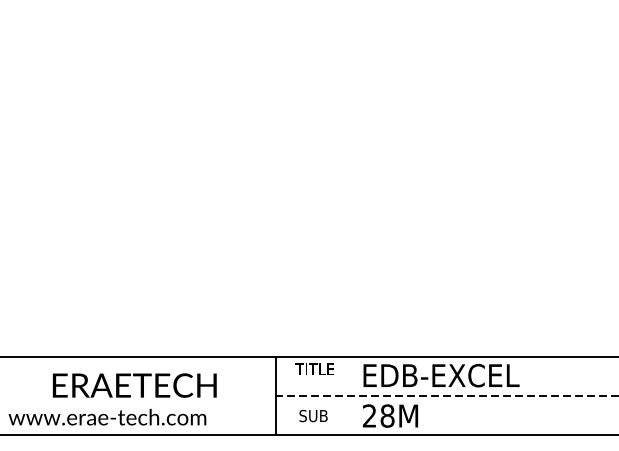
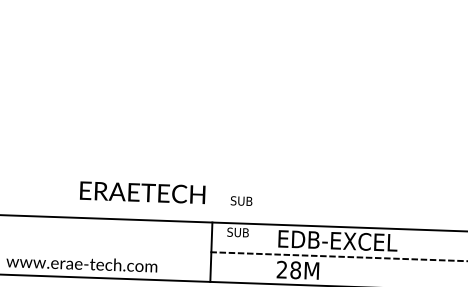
text: (314, 369) -> (241, 232), TITLE -> SUB
text: (134, 385) -> (142, 192), moved
text: (313, 415) -> (241, 200), moved

